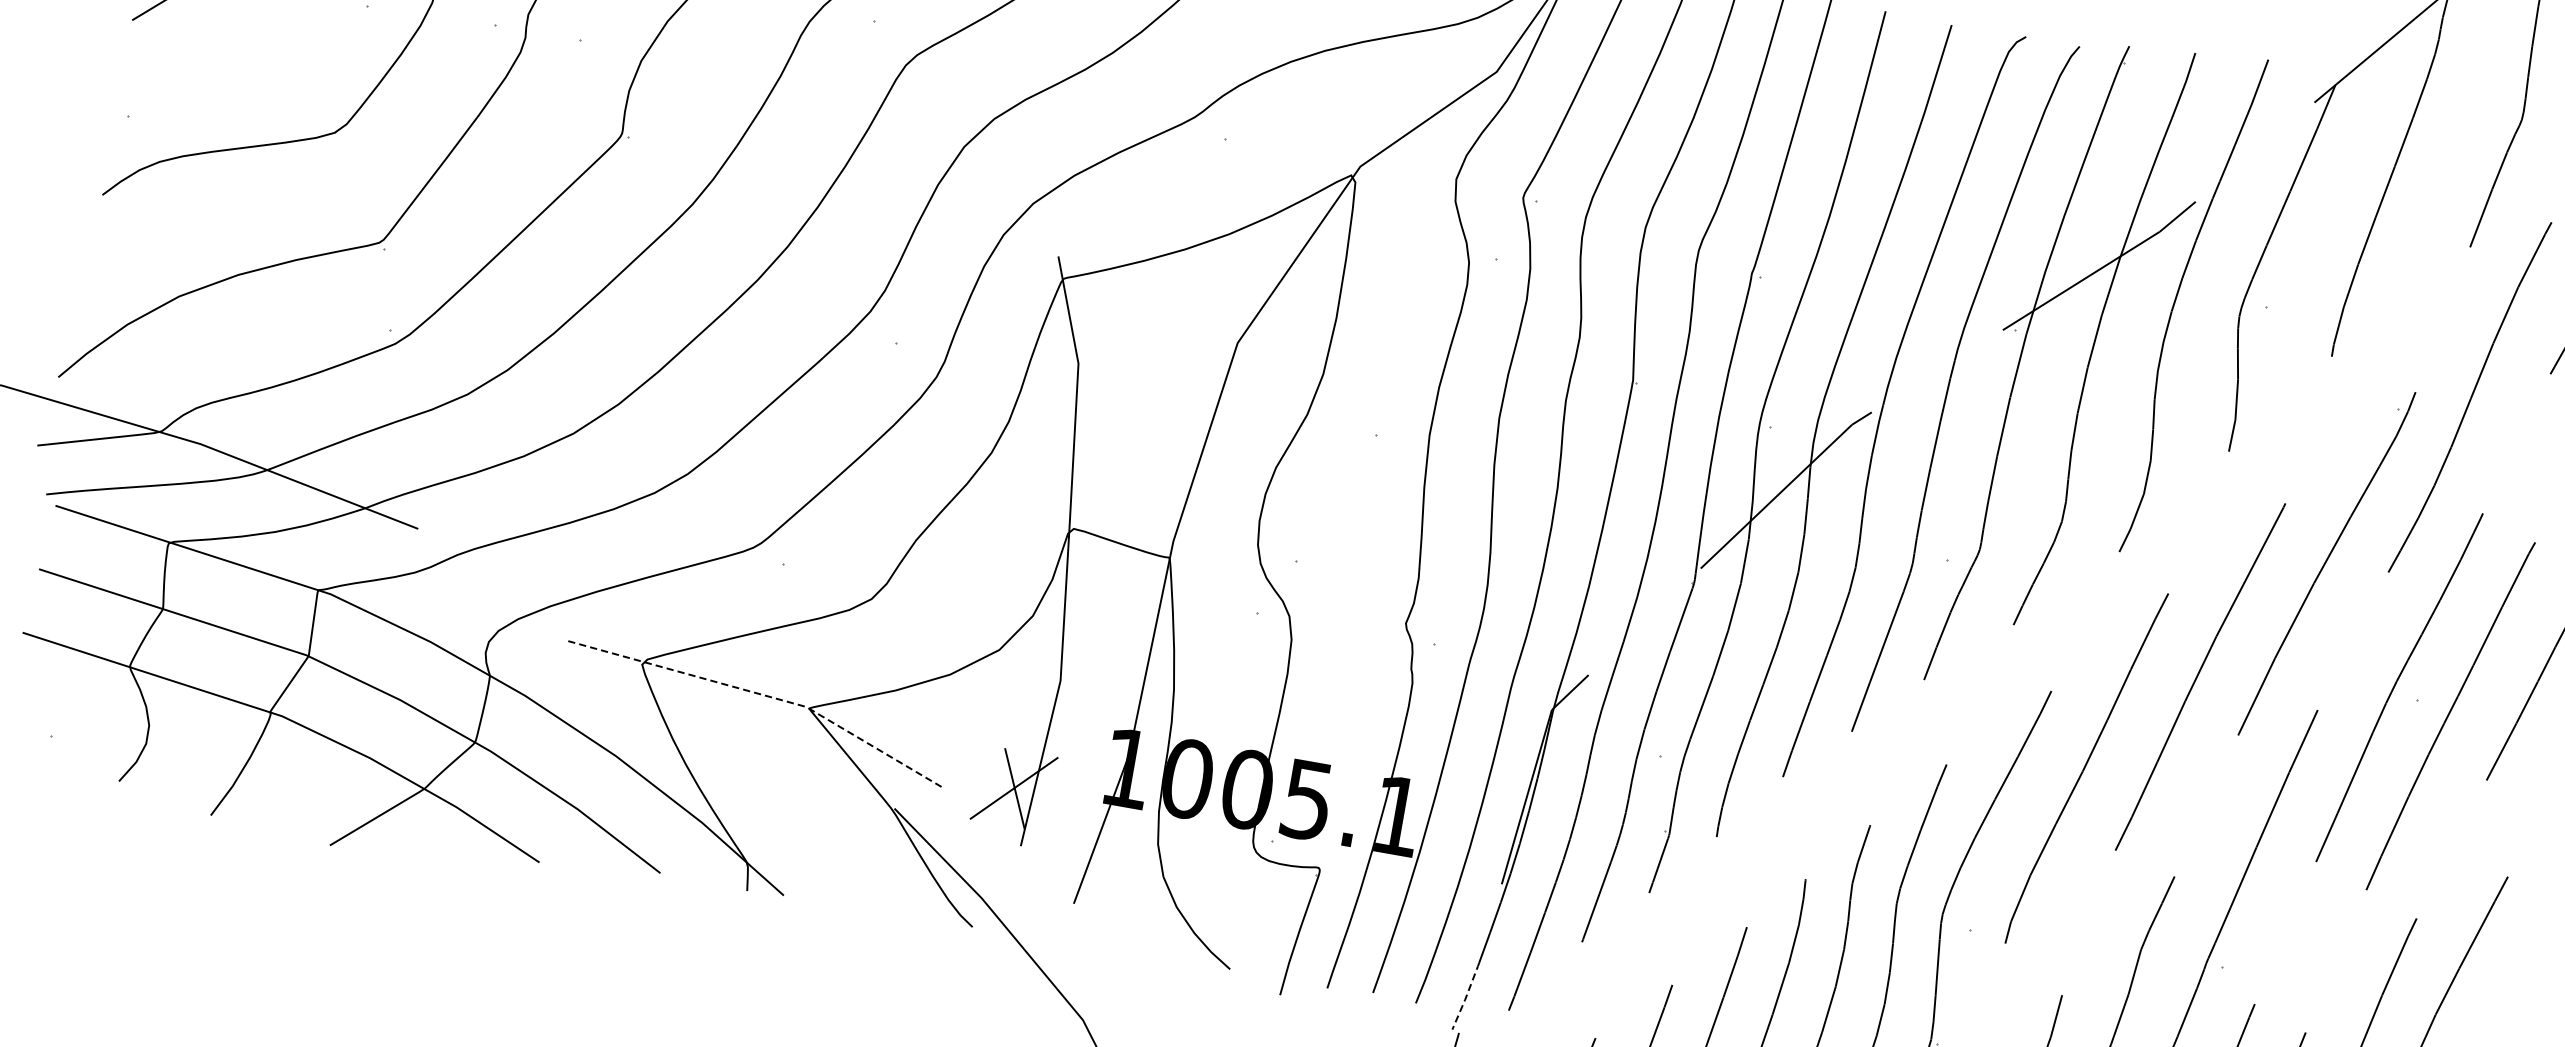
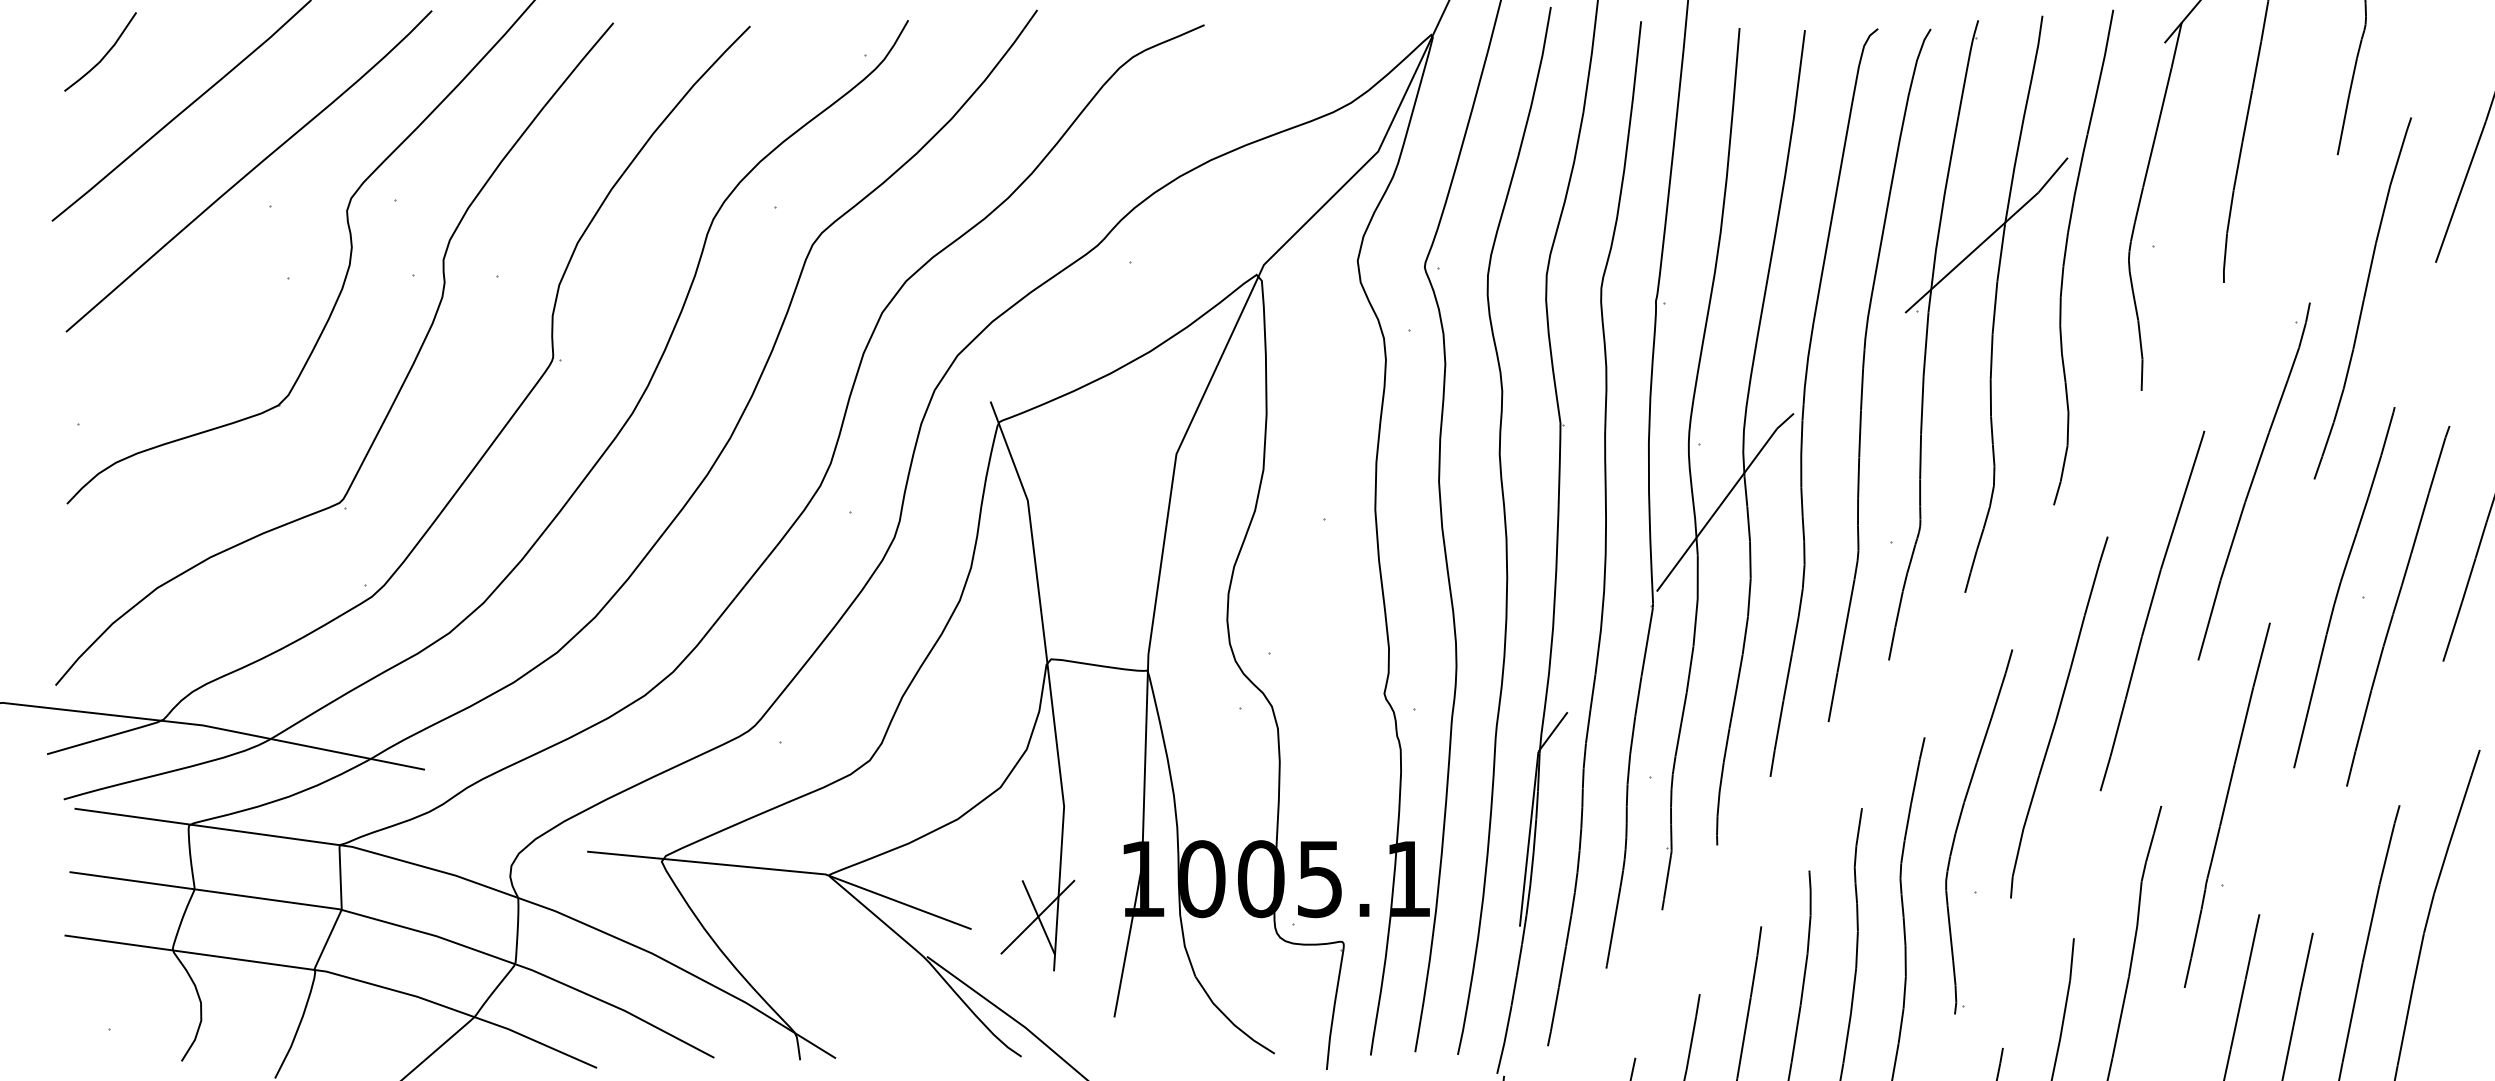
line: (765, 695) -> (784, 870), dashed -> solid
line: (1465, 997) -> (1504, 1040), dashed -> solid

